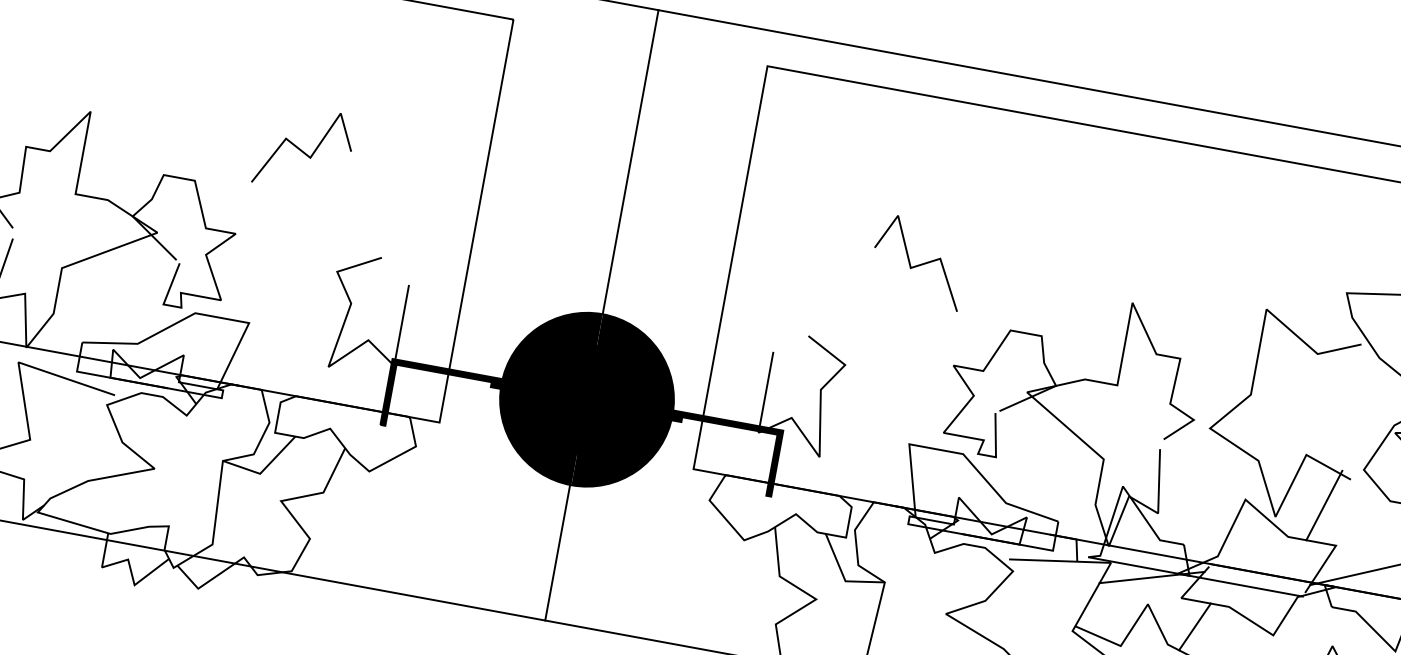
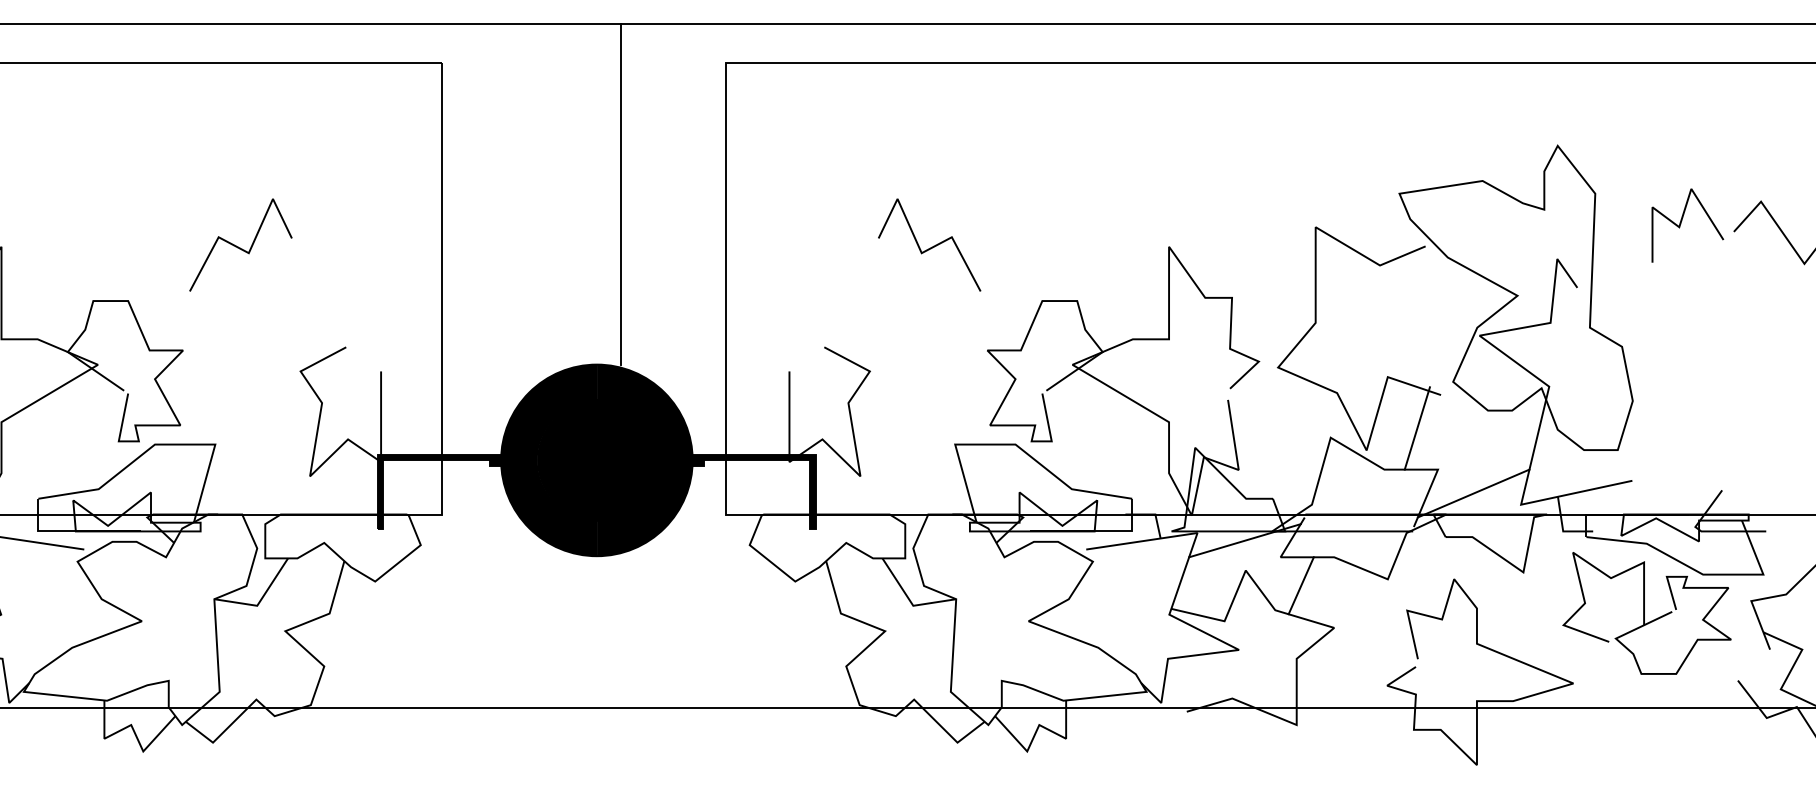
line: (630, 161) -> (620, 193), moved
line: (557, 553) -> (595, 632), removed

